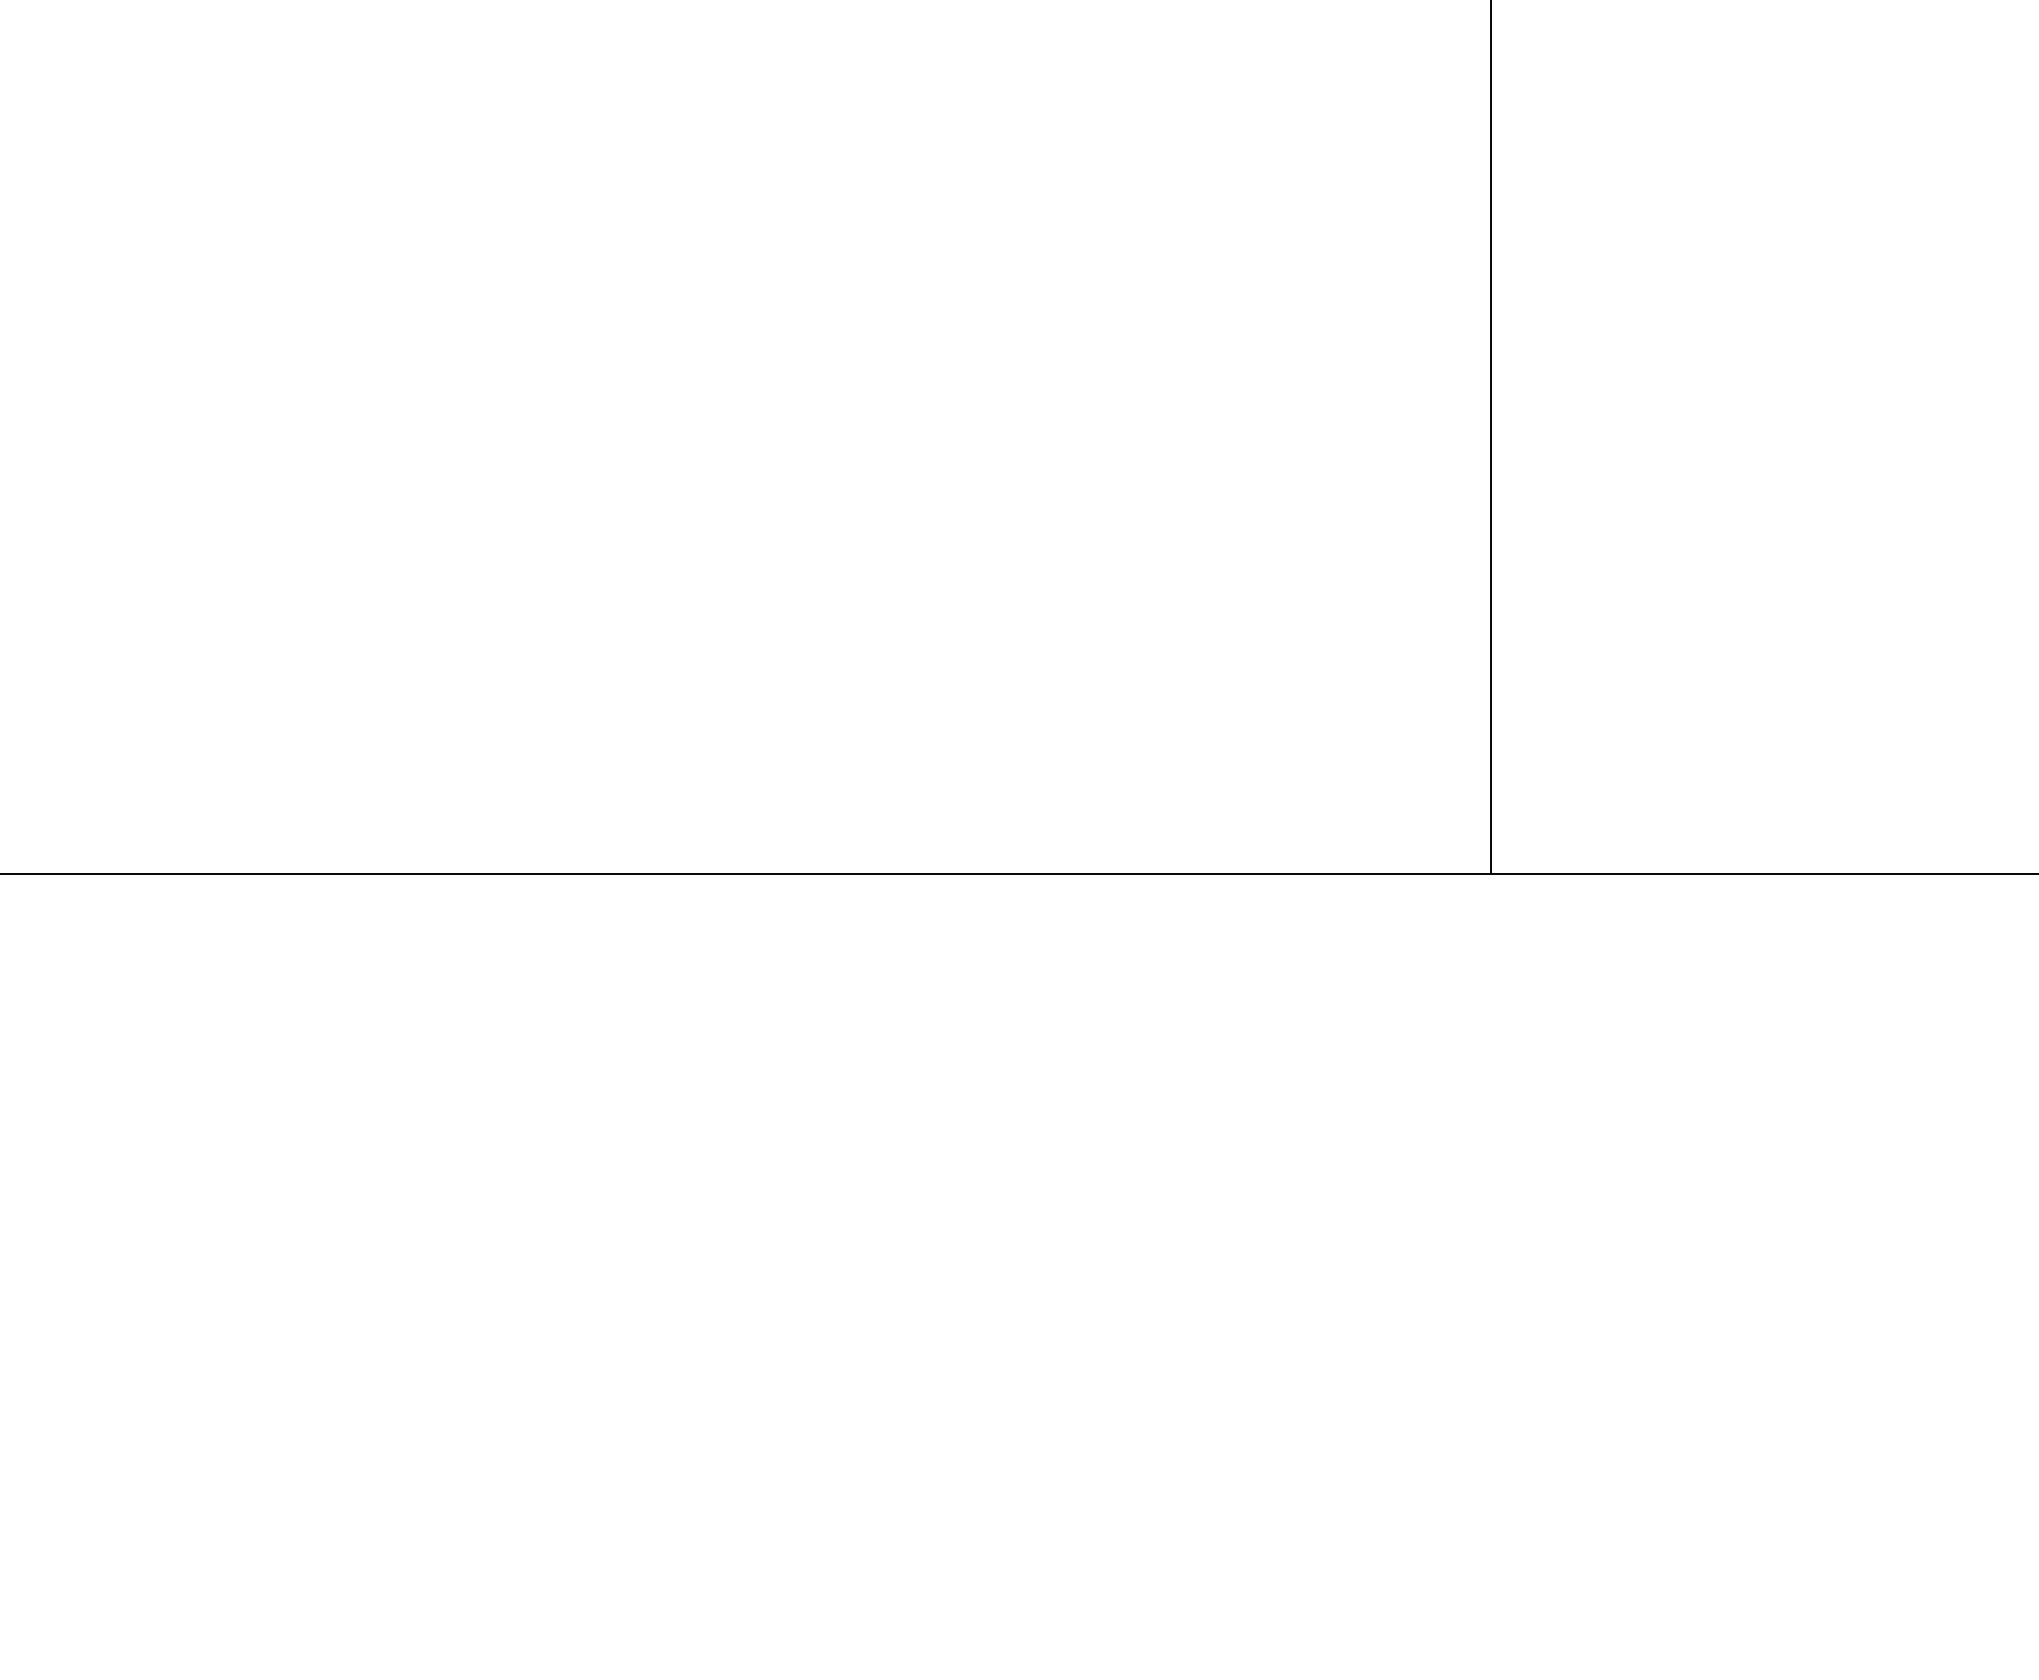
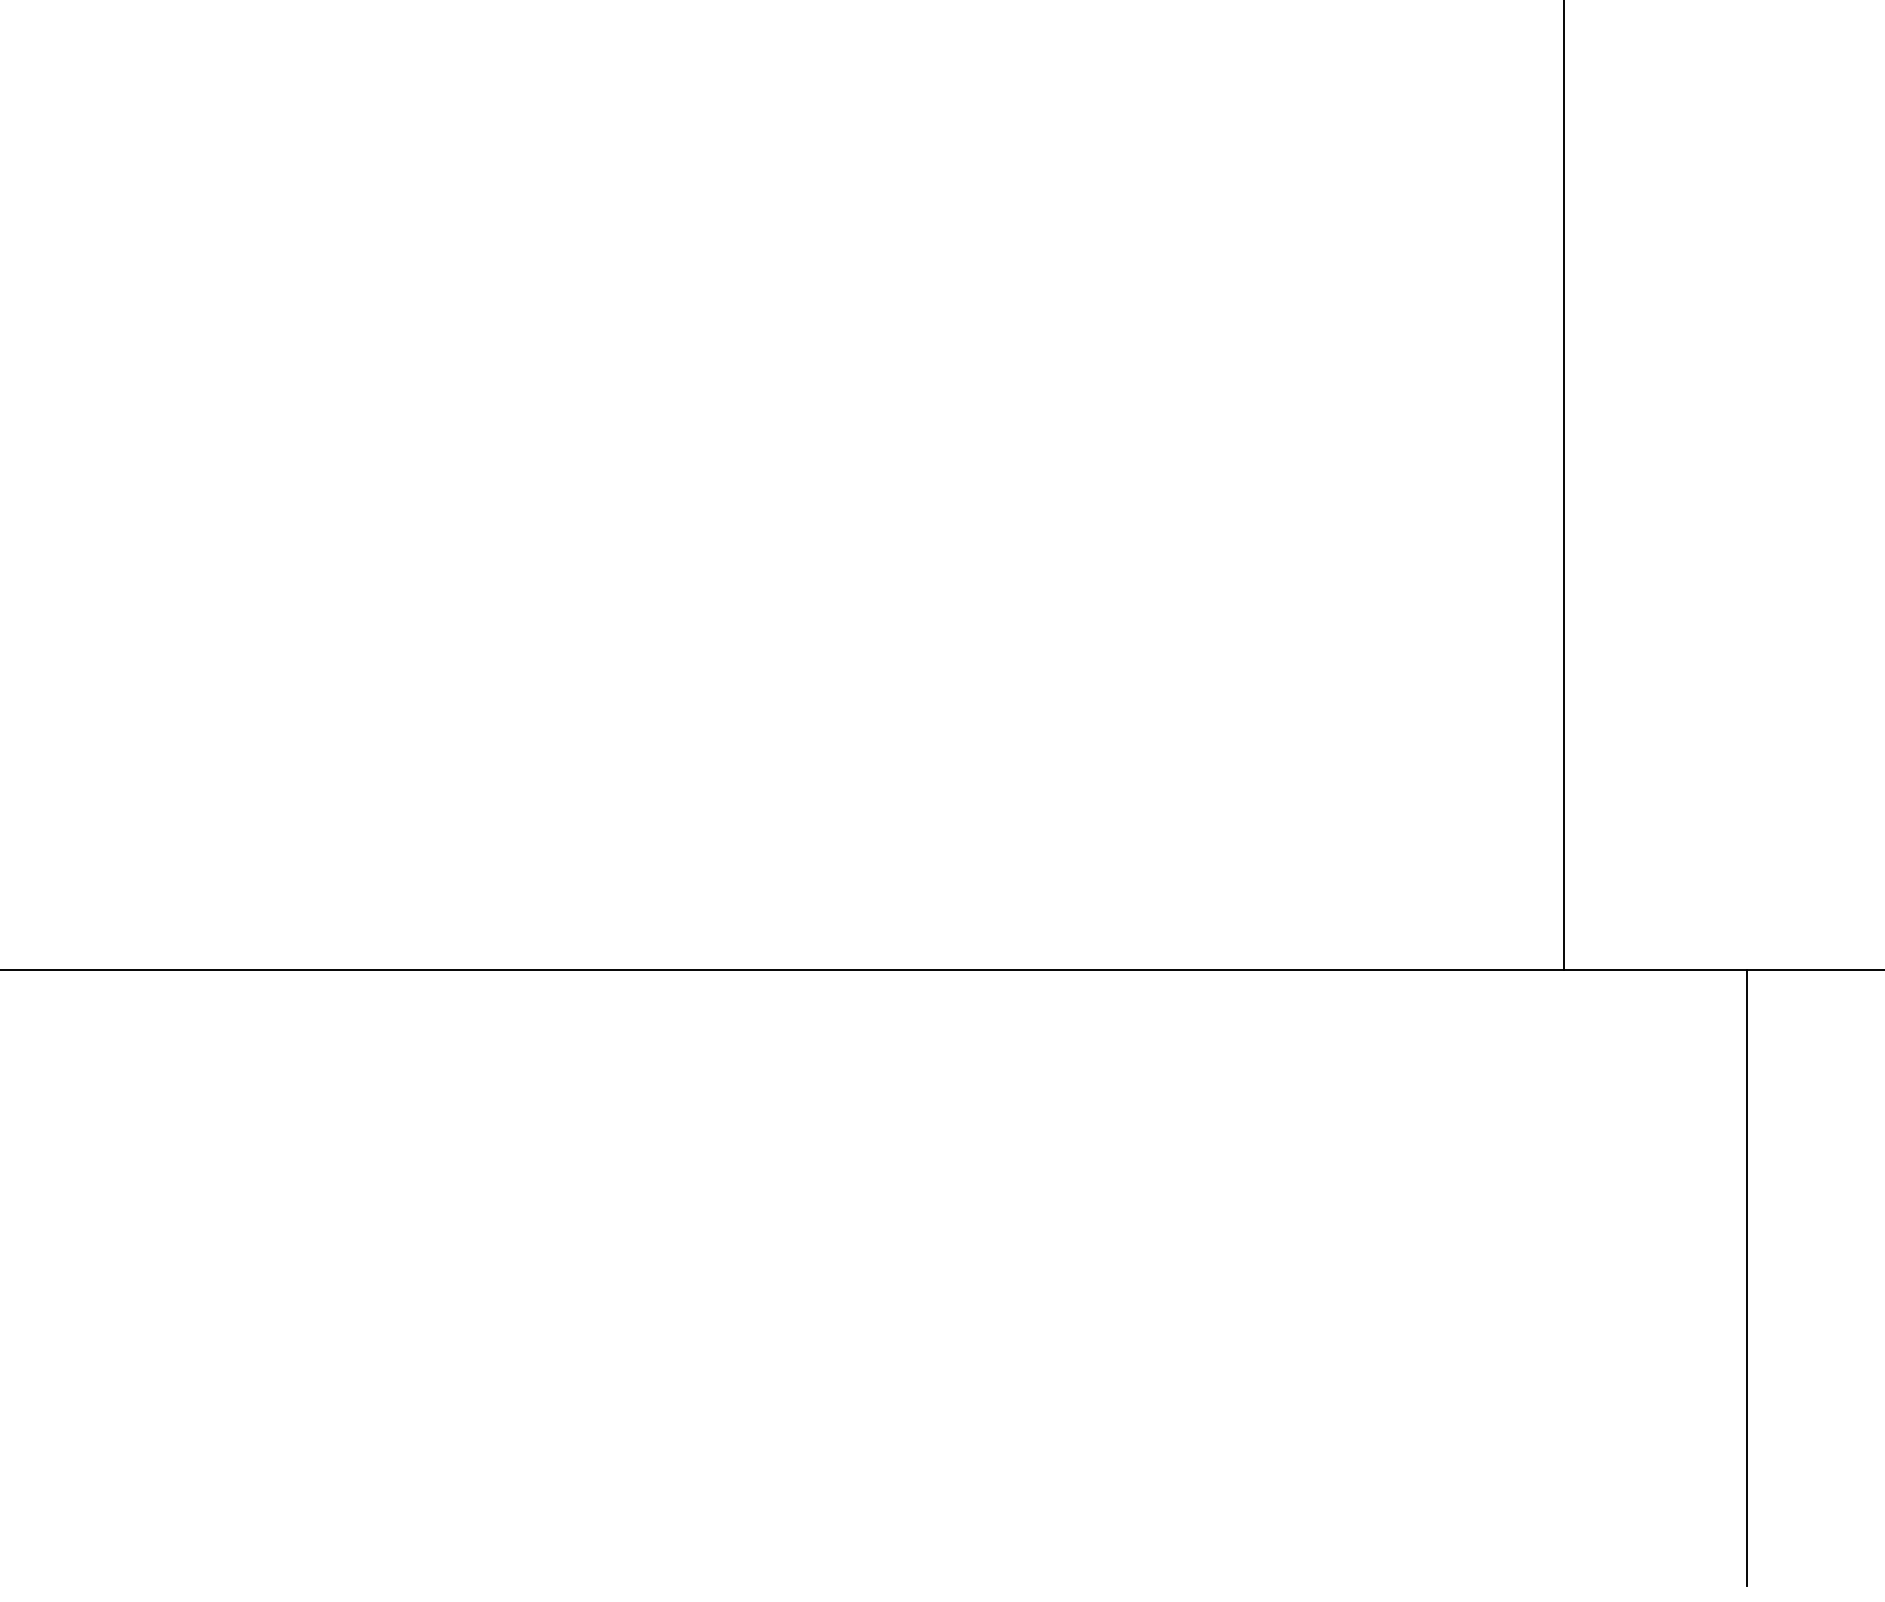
line: (1729, 1272) -> (1747, 1278), added

